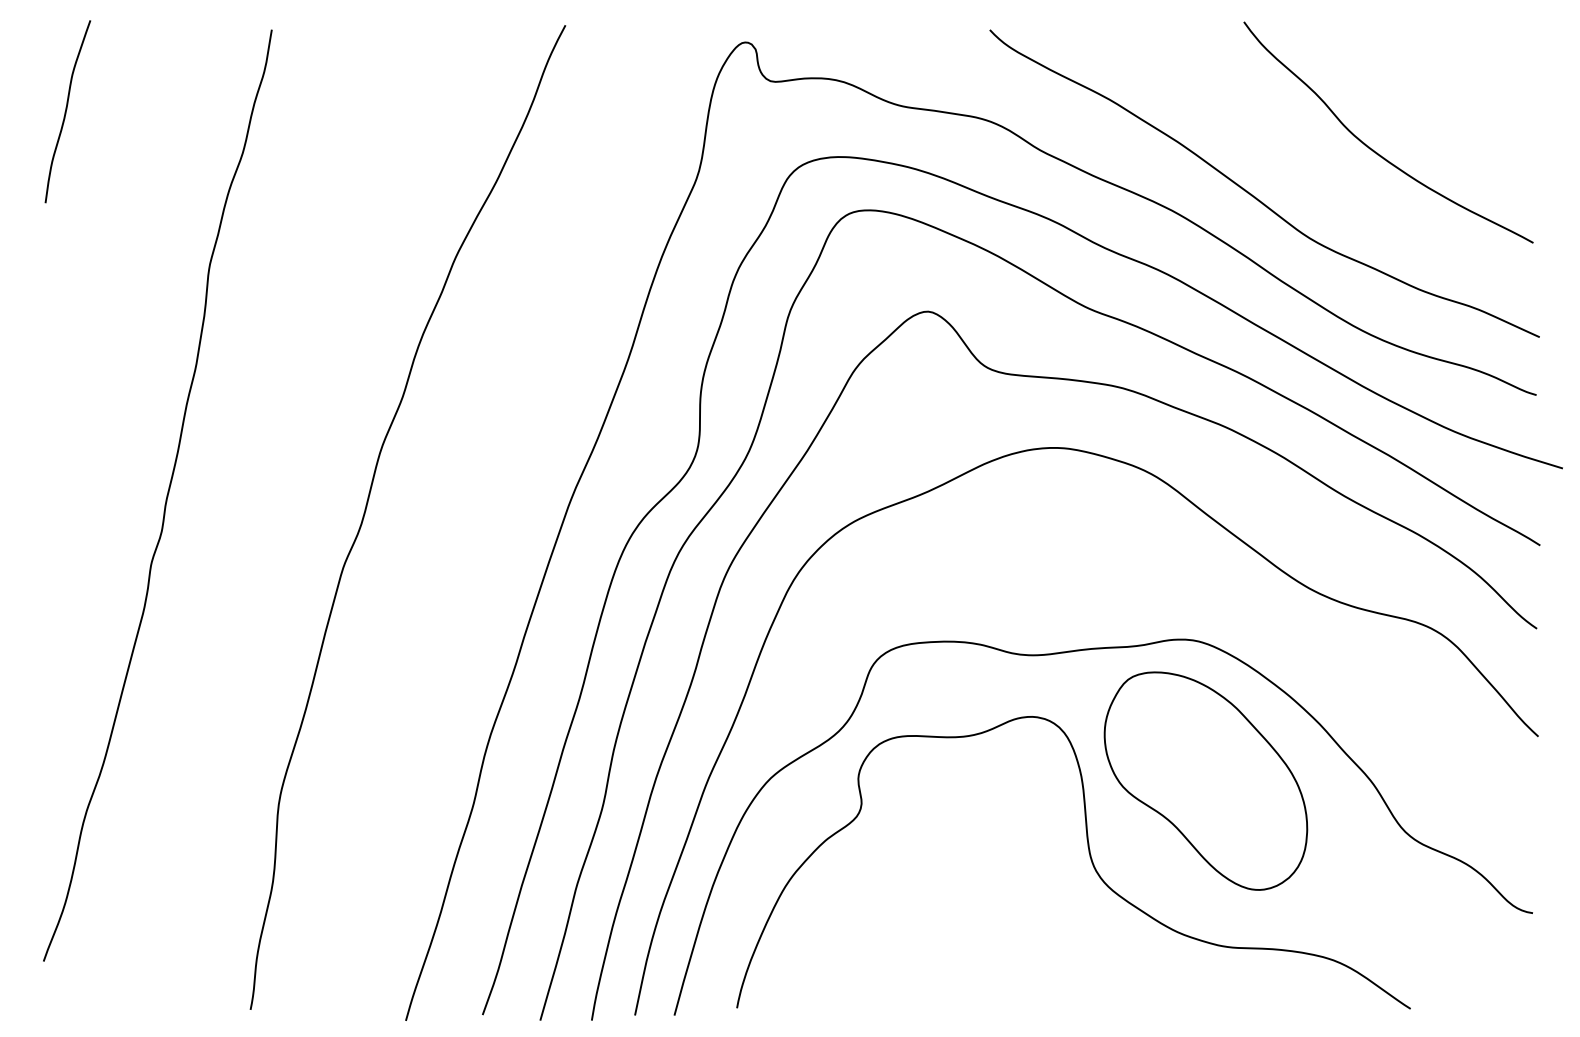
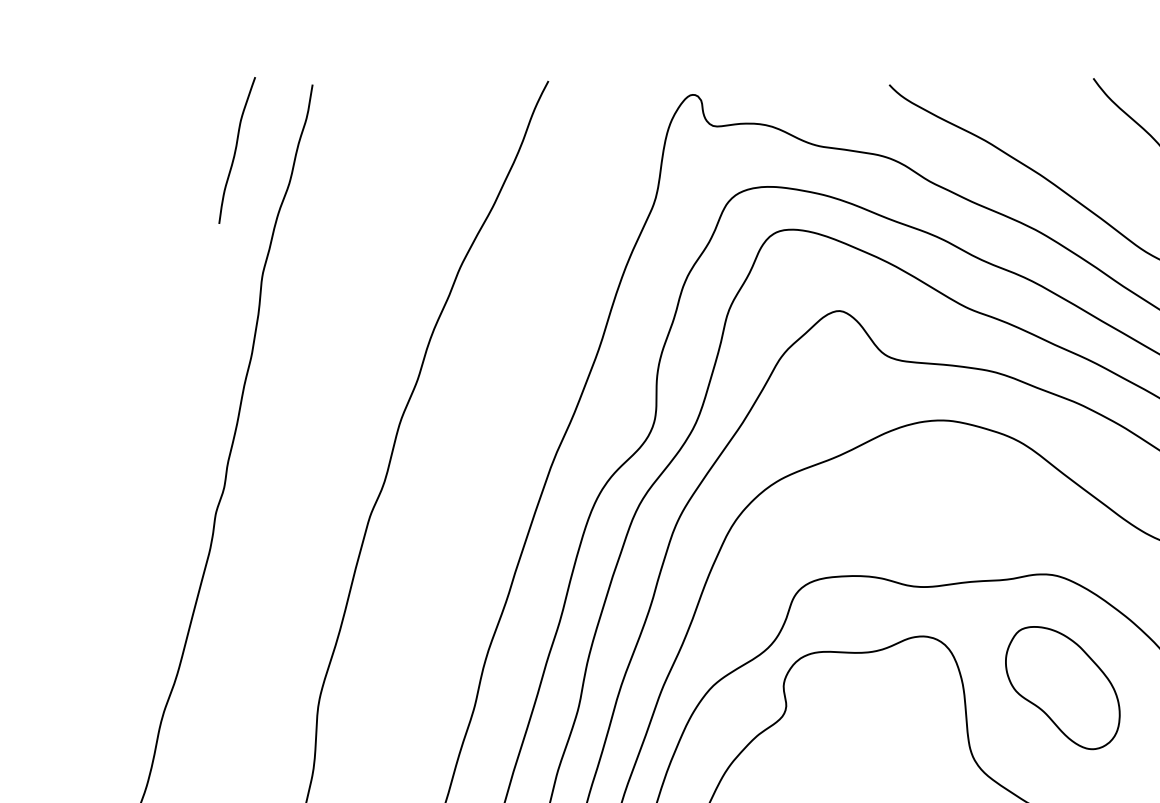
curve: (66, 111) -> (236, 150), moved
part: (1205, 780) -> (1062, 687), size x0.7

